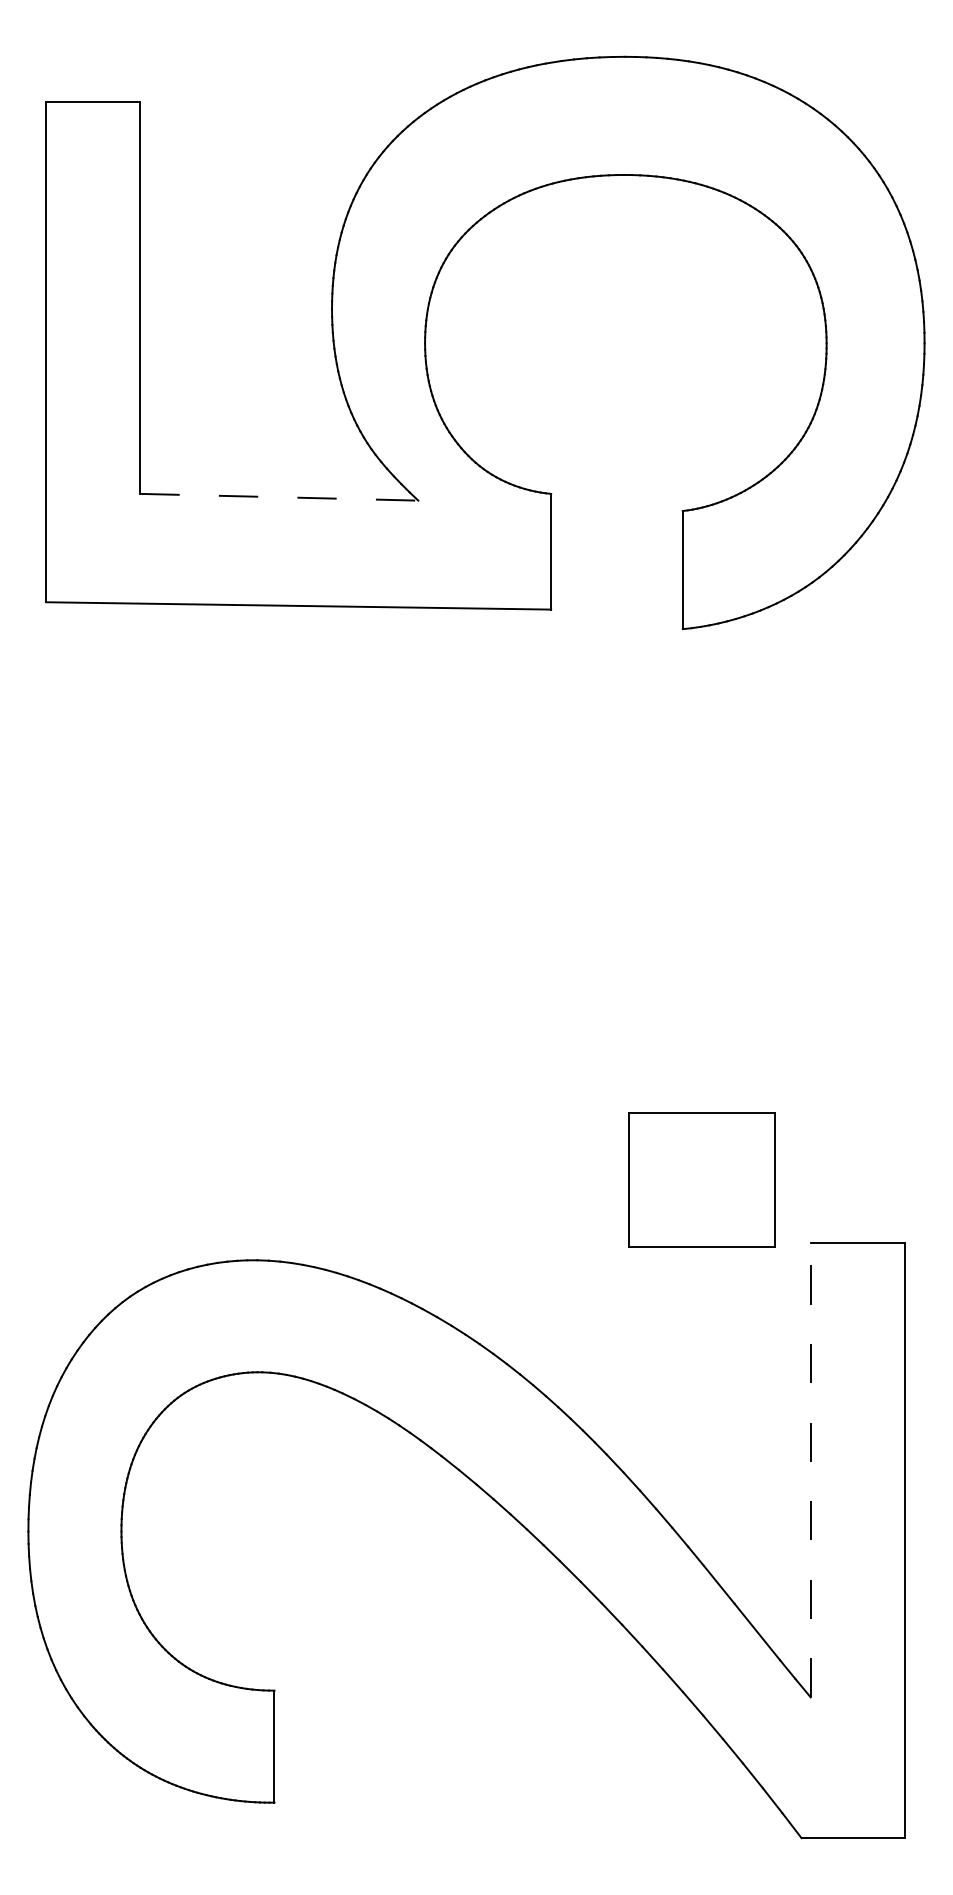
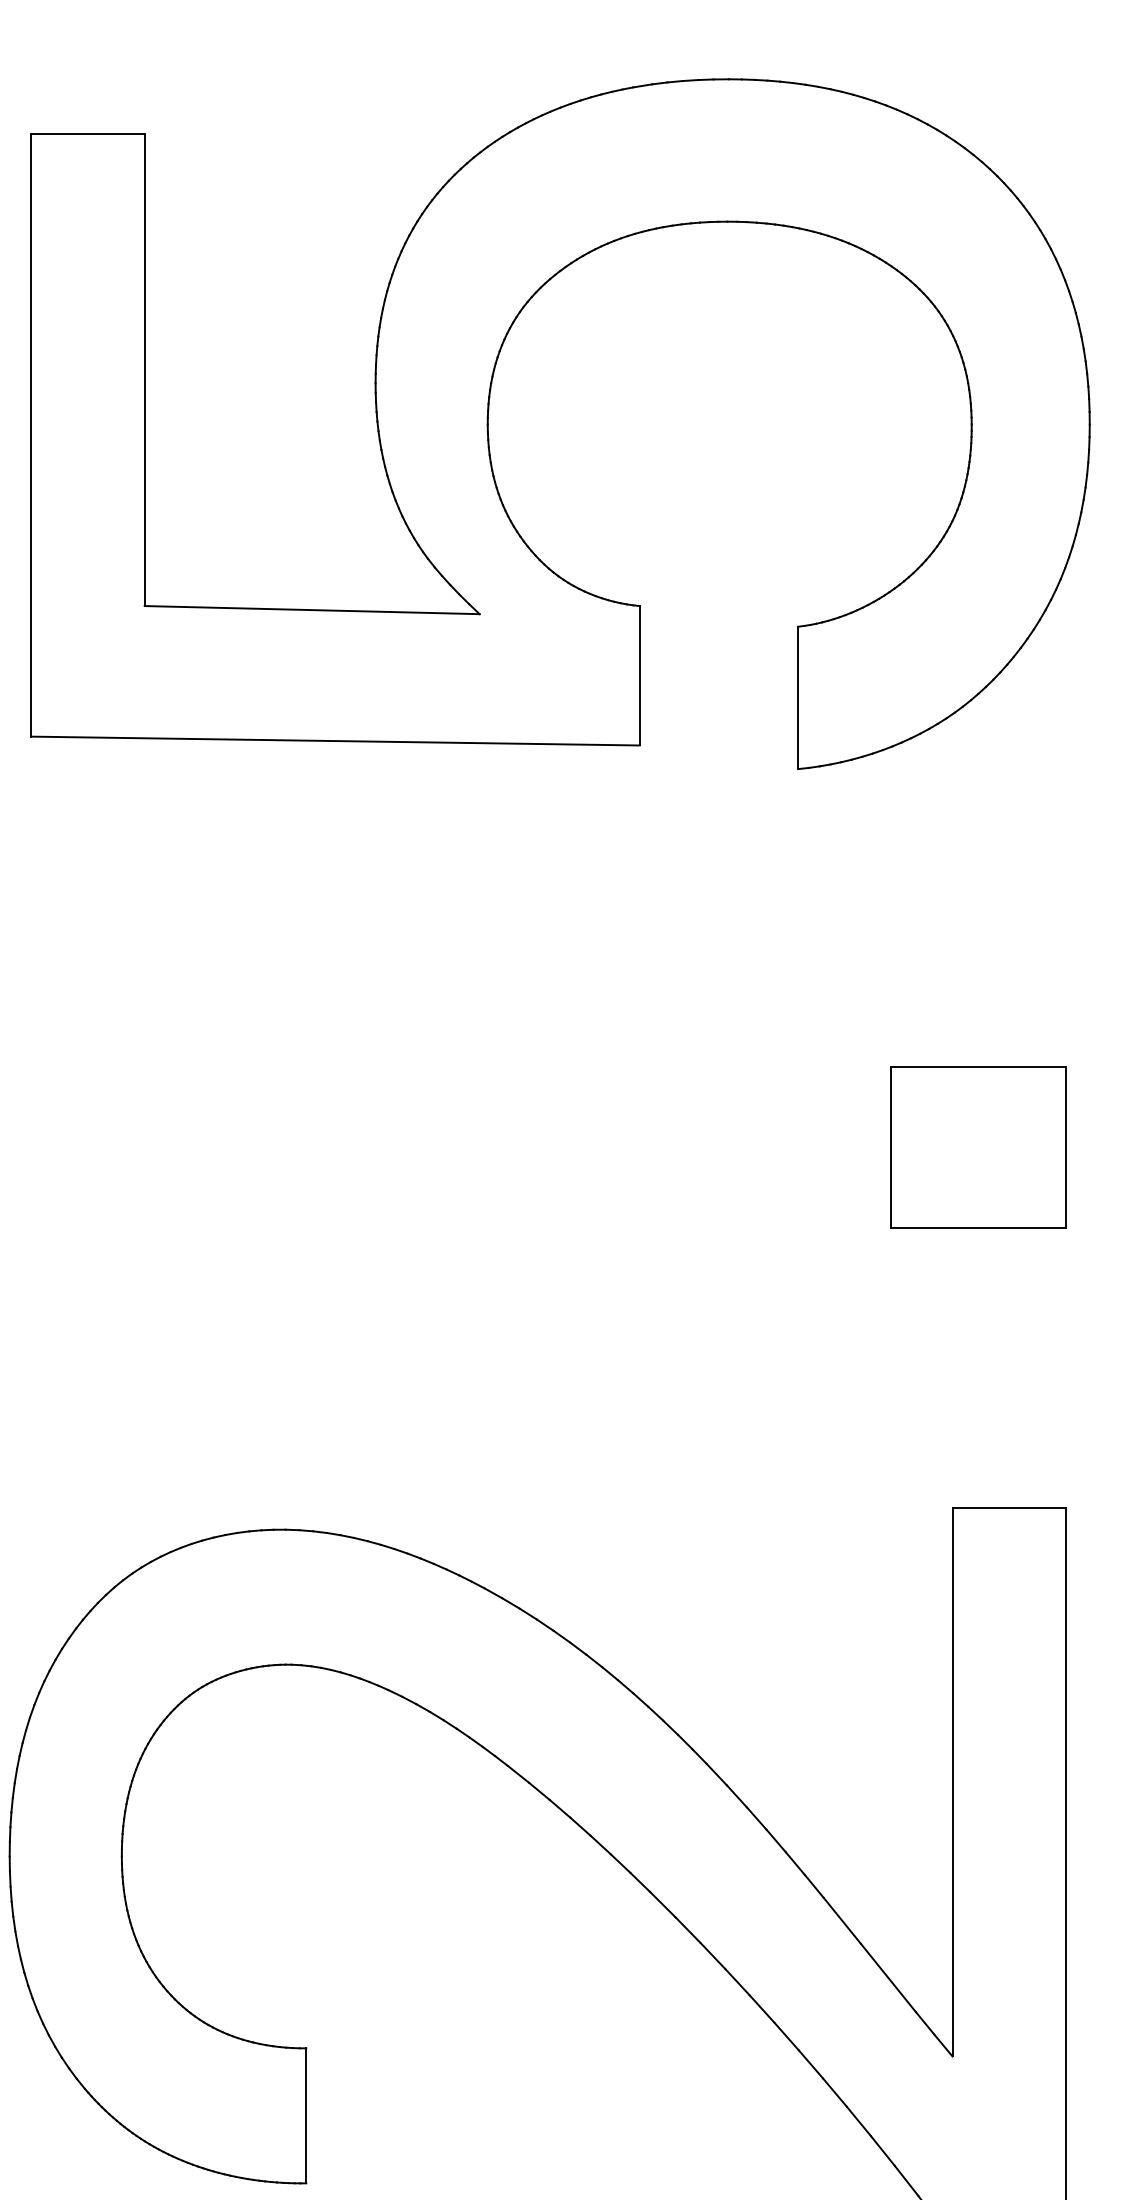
line: (279, 497) -> (312, 610), dashed -> solid
part: (701, 1179) -> (977, 1146), moved
line: (810, 1469) -> (952, 1781), dashed -> solid

